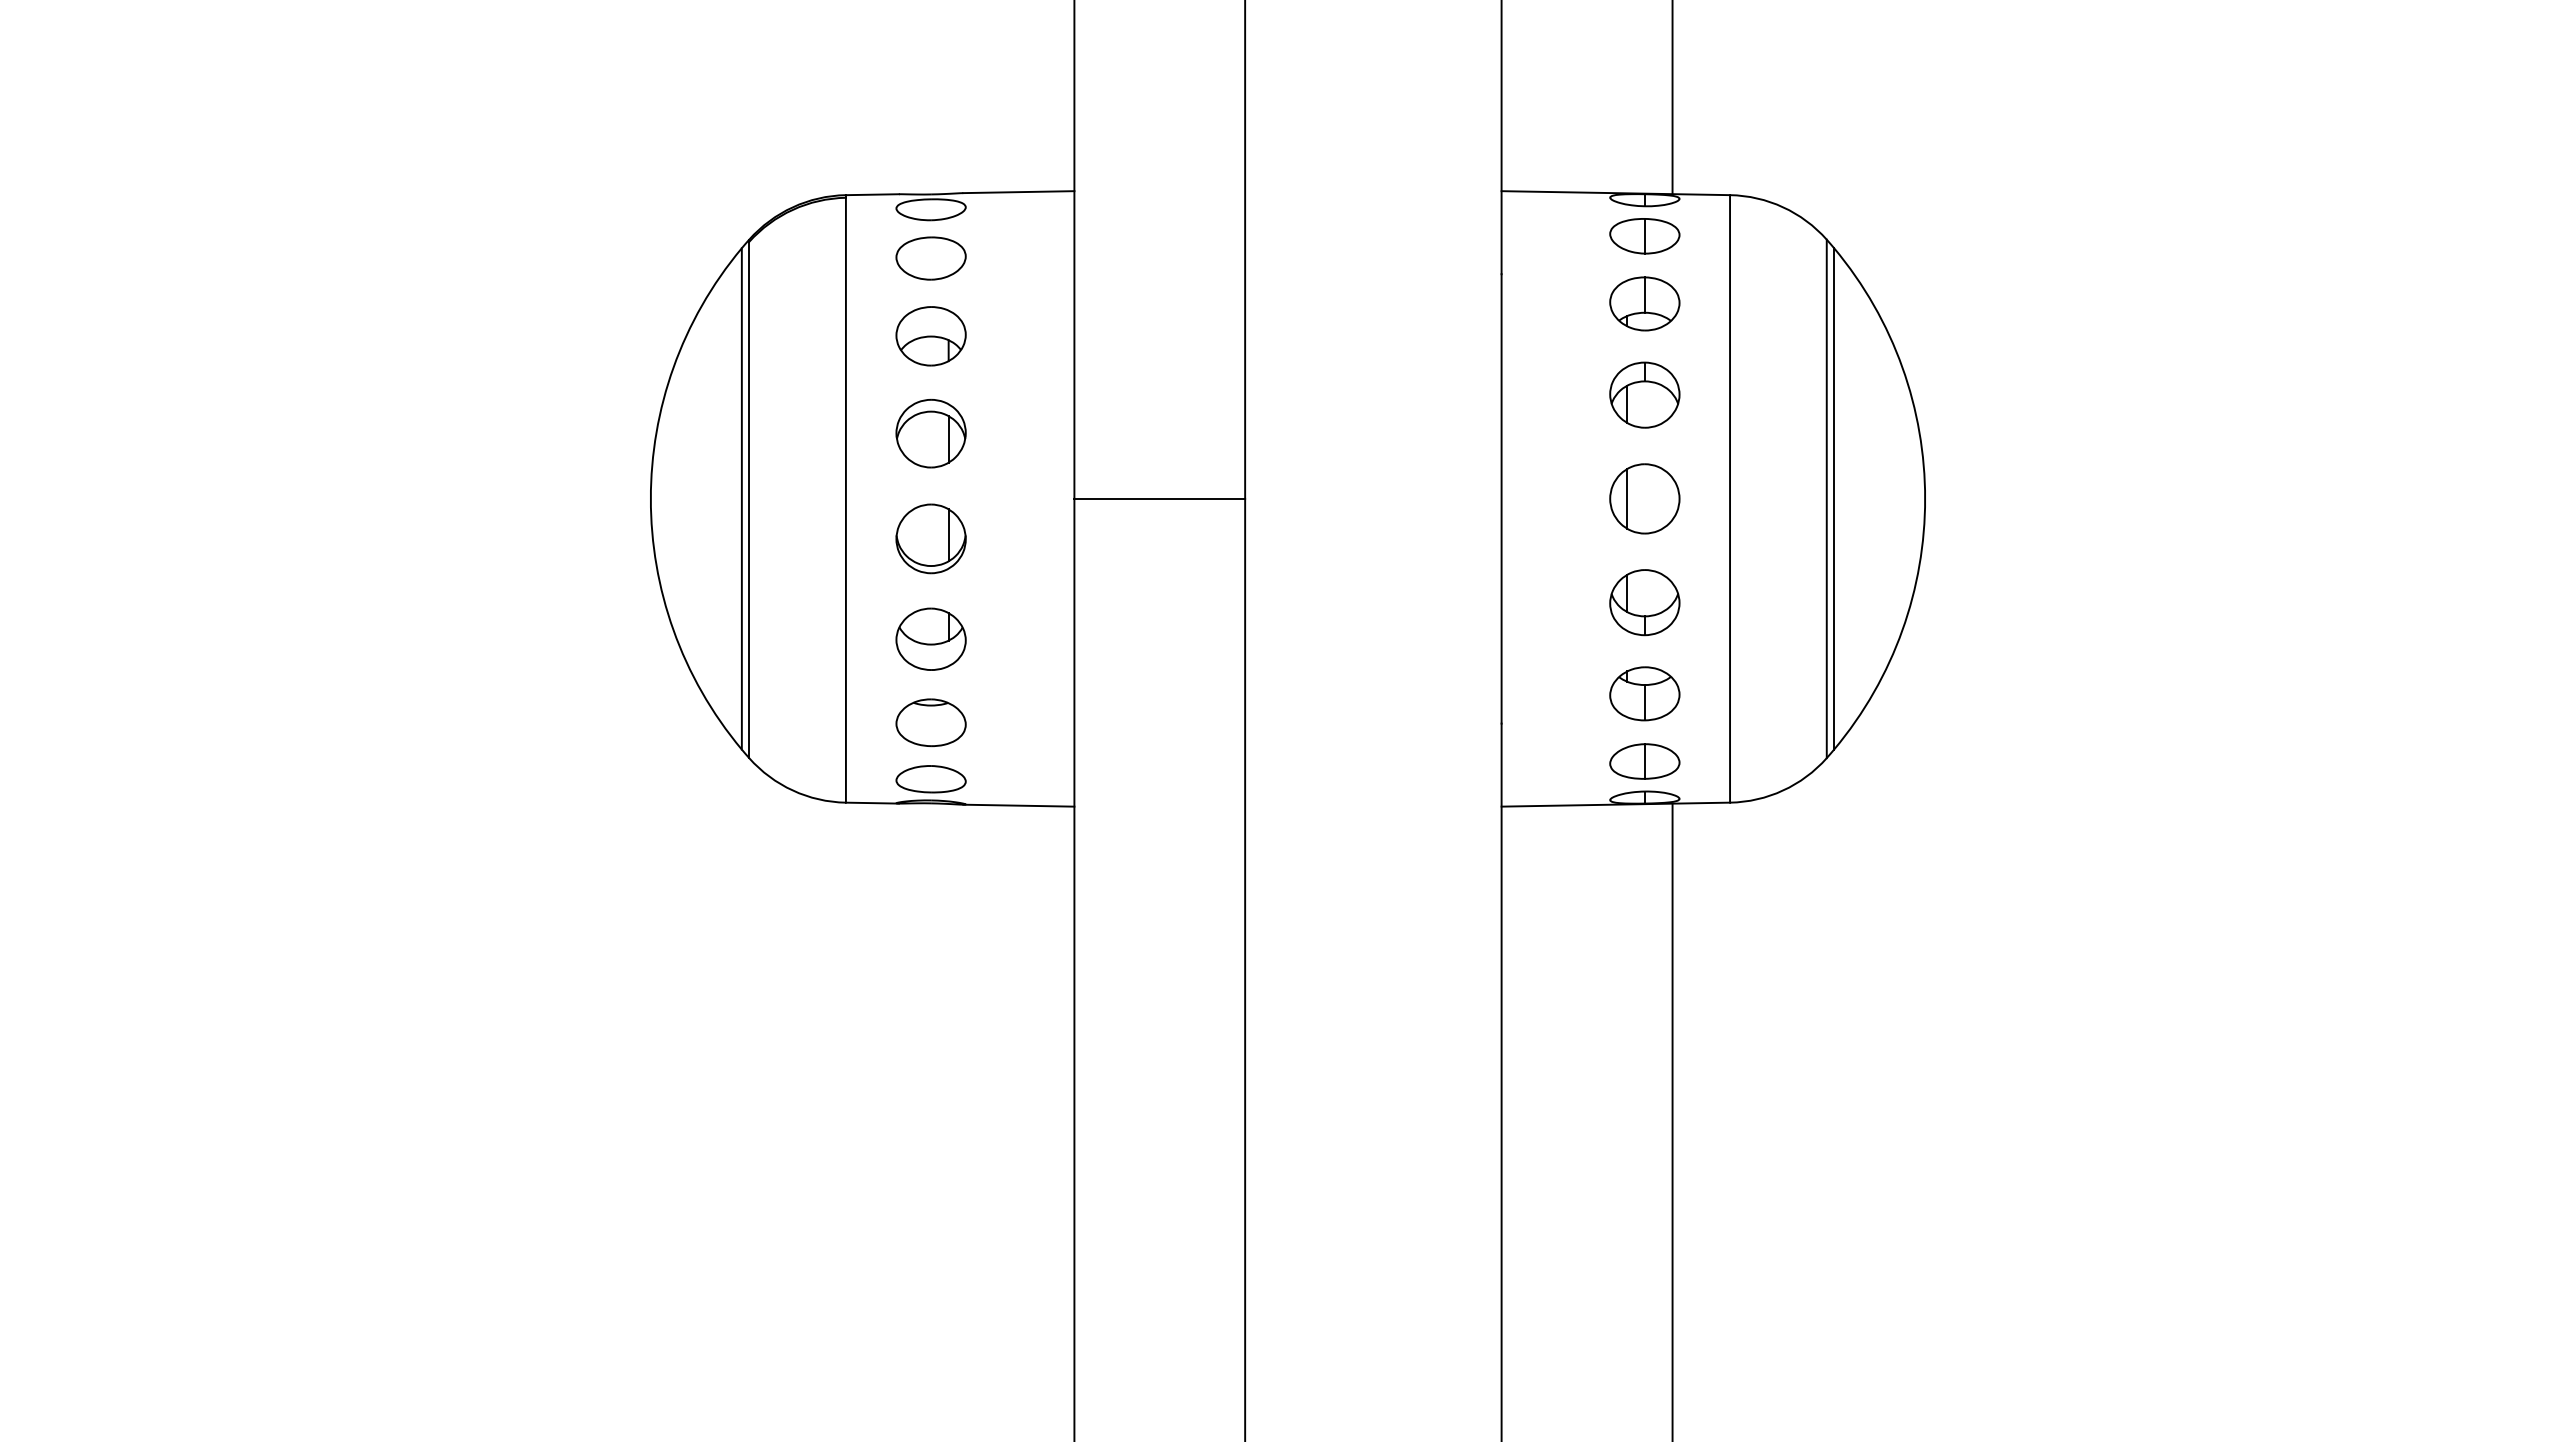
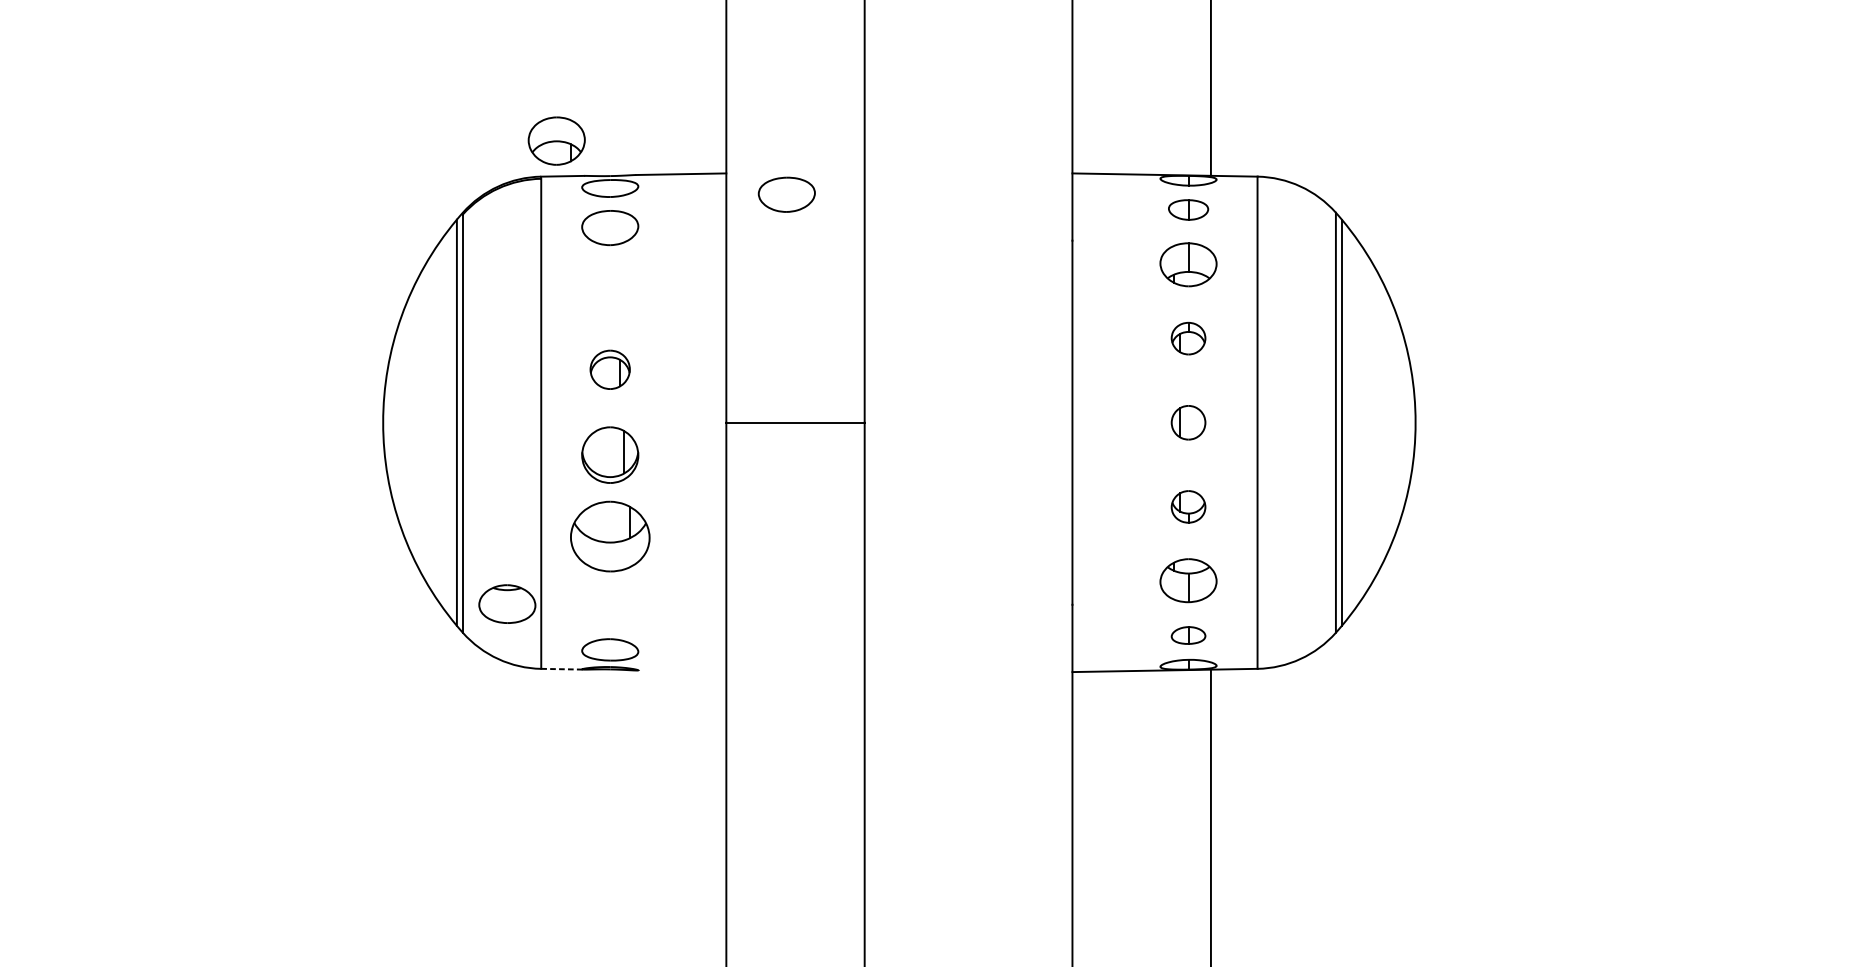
part: (1148, 217) -> (786, 194), added
part: (1644, 236) -> (1188, 210), size x0.7
part: (930, 336) -> (556, 141), moved
part: (1644, 394) -> (1188, 338), size x0.6
part: (930, 433) -> (609, 369), size x0.7
part: (1644, 498) -> (1188, 422), size x0.6
part: (1644, 602) -> (1188, 506), size x0.6
part: (930, 638) -> (609, 535), size x1.4
part: (930, 722) -> (506, 603), moved
part: (1644, 761) -> (1188, 635), size x0.6
line: (872, 803) -> (562, 669), solid -> dashed
line: (1018, 805) -> (681, 671), removed

